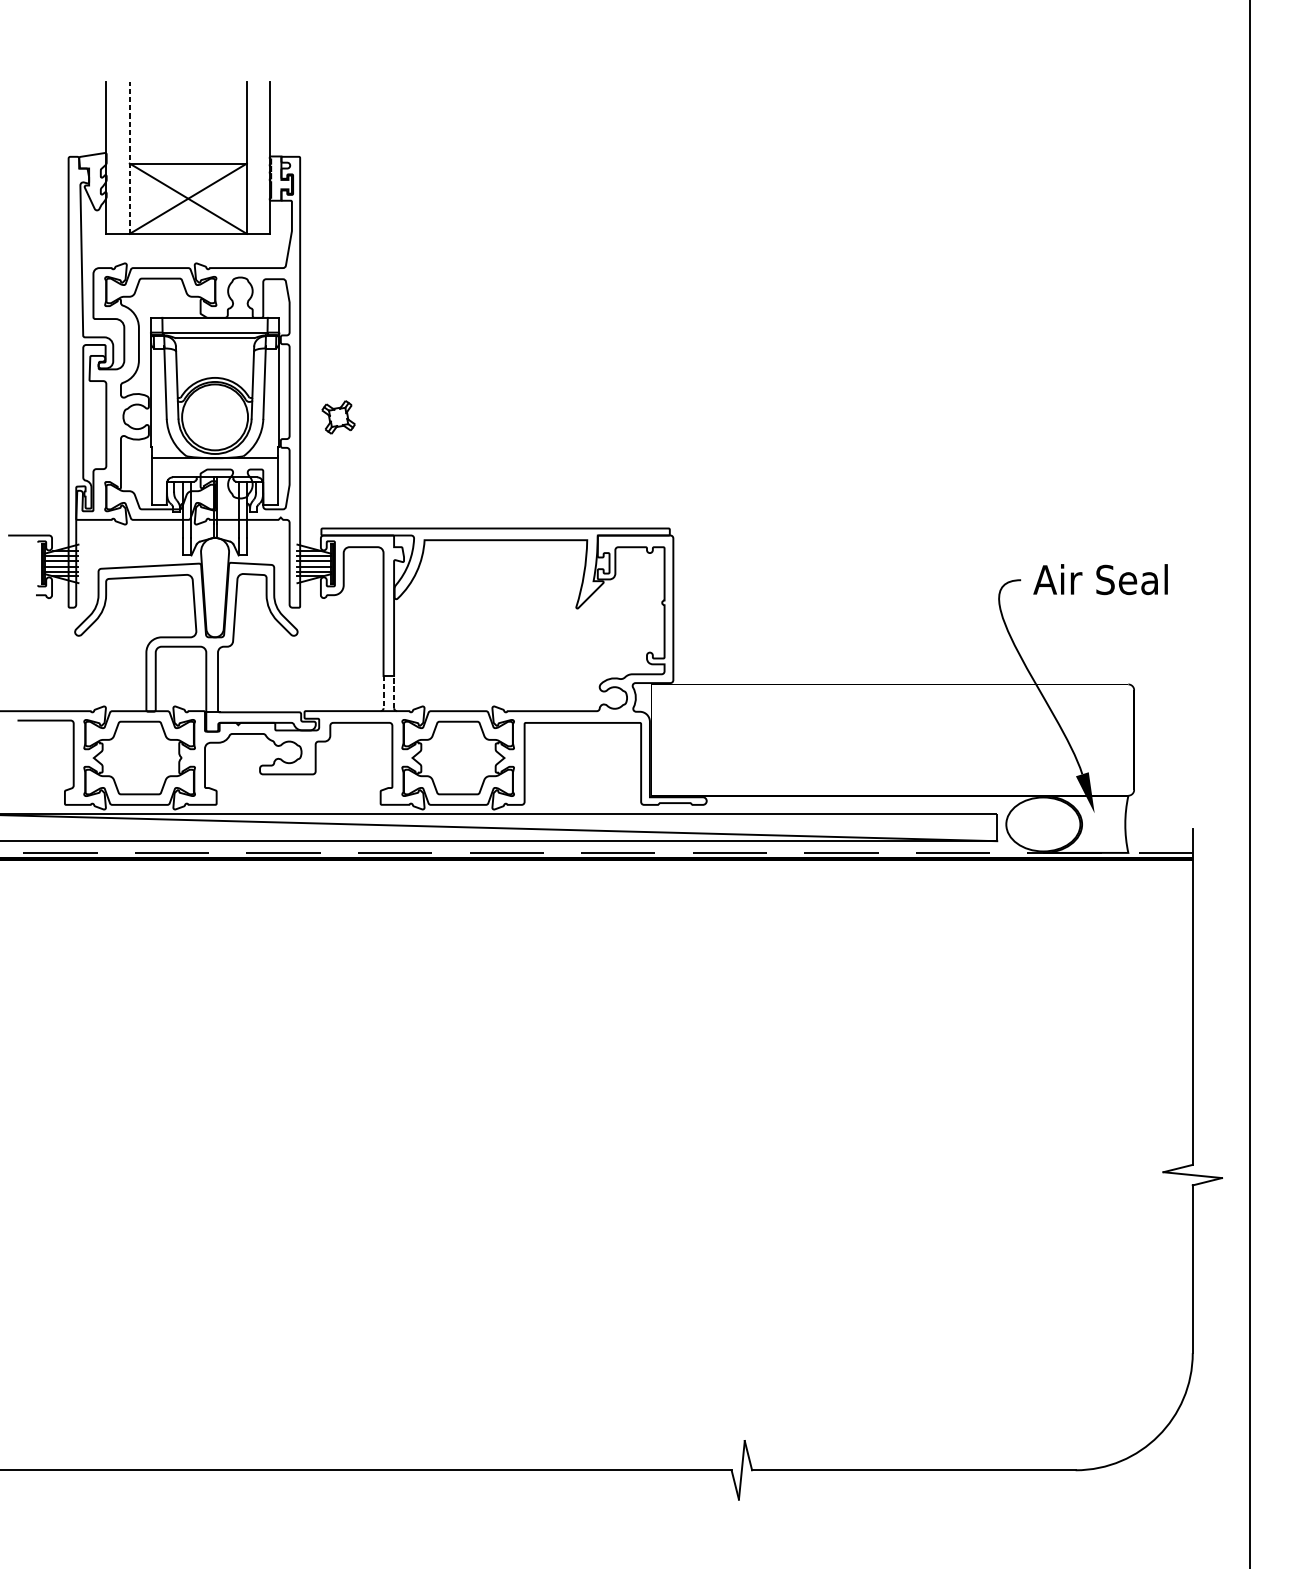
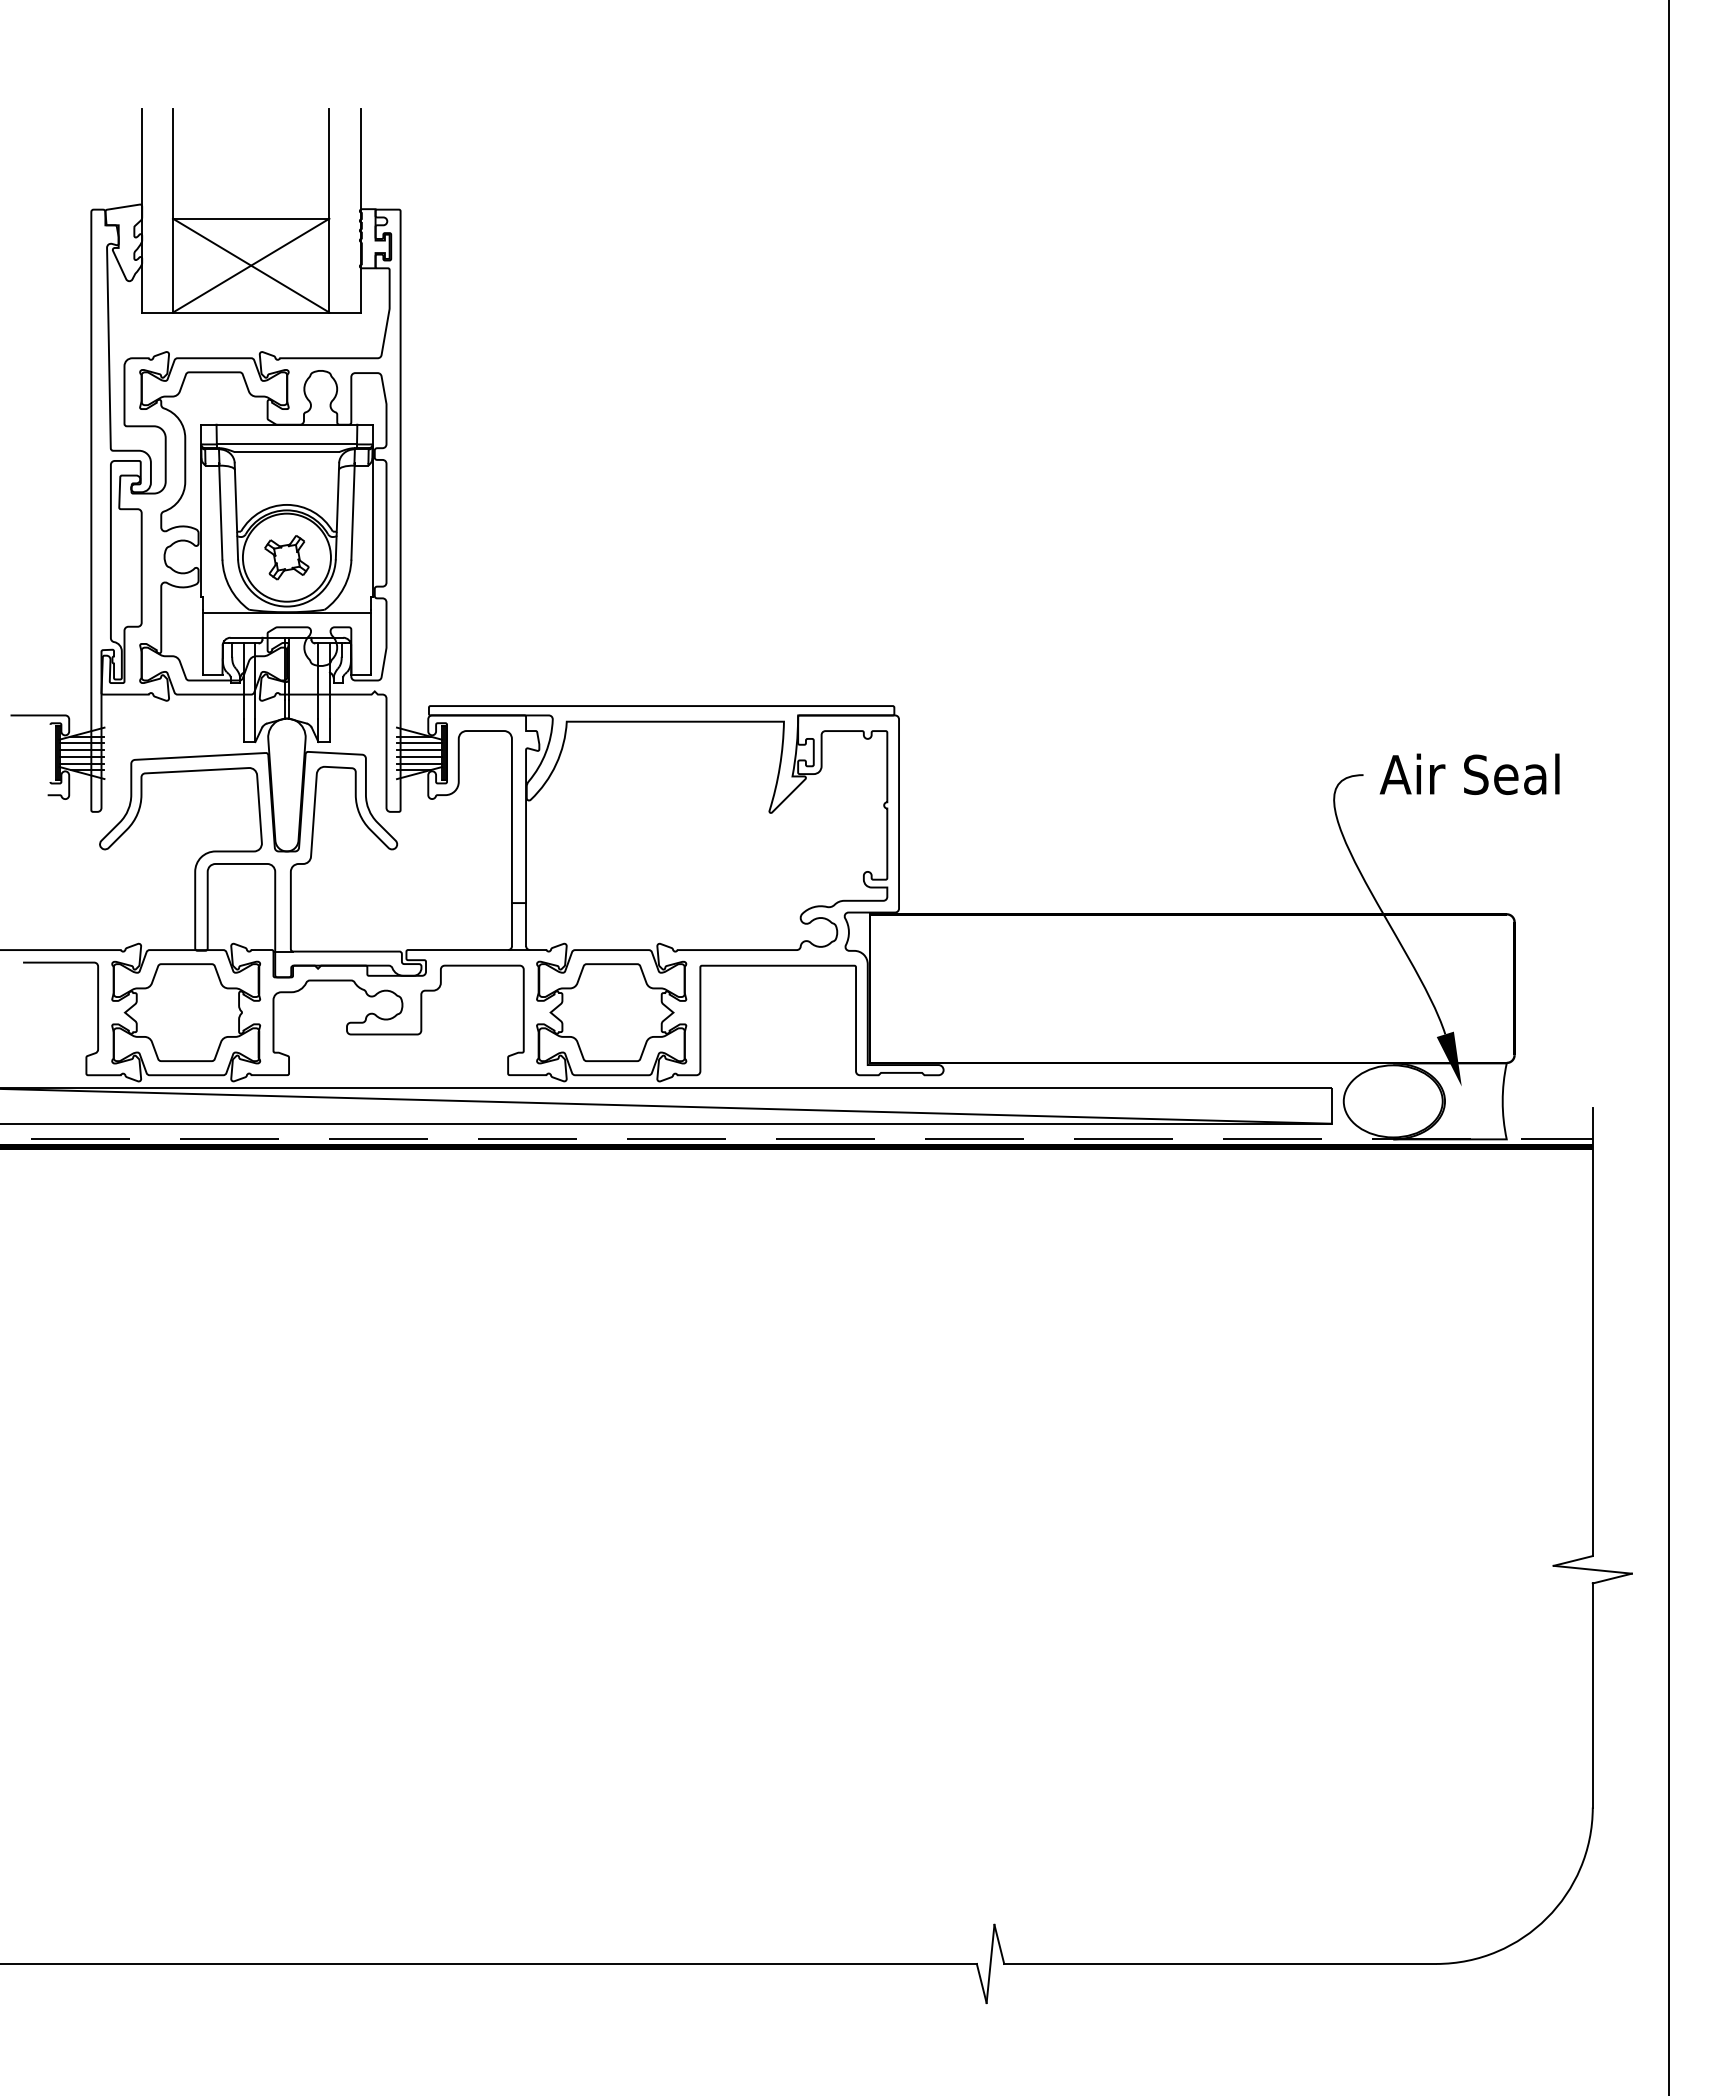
line: (129, 157) -> (172, 210), dashed -> solid
part: (338, 417) -> (286, 557), moved
line: (383, 692) -> (511, 924), dashed -> solid
line: (394, 692) -> (526, 924), dashed -> solid

